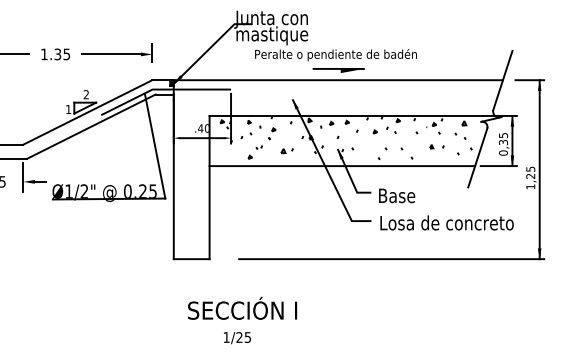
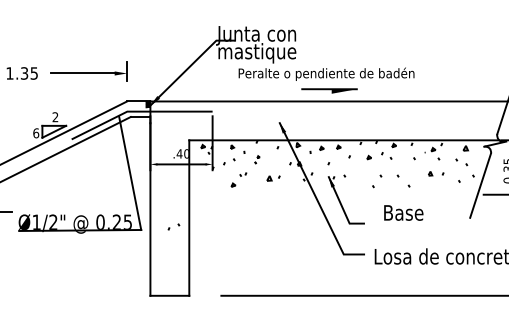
text: (68, 109) -> (36, 133), 1 -> 6
part: (272, 133) -> (257, 159), size x0.6
line: (342, 166) -> (333, 195), removed
part: (195, 195) -> (173, 226), added
text: (397, 195) -> (404, 212), moved

